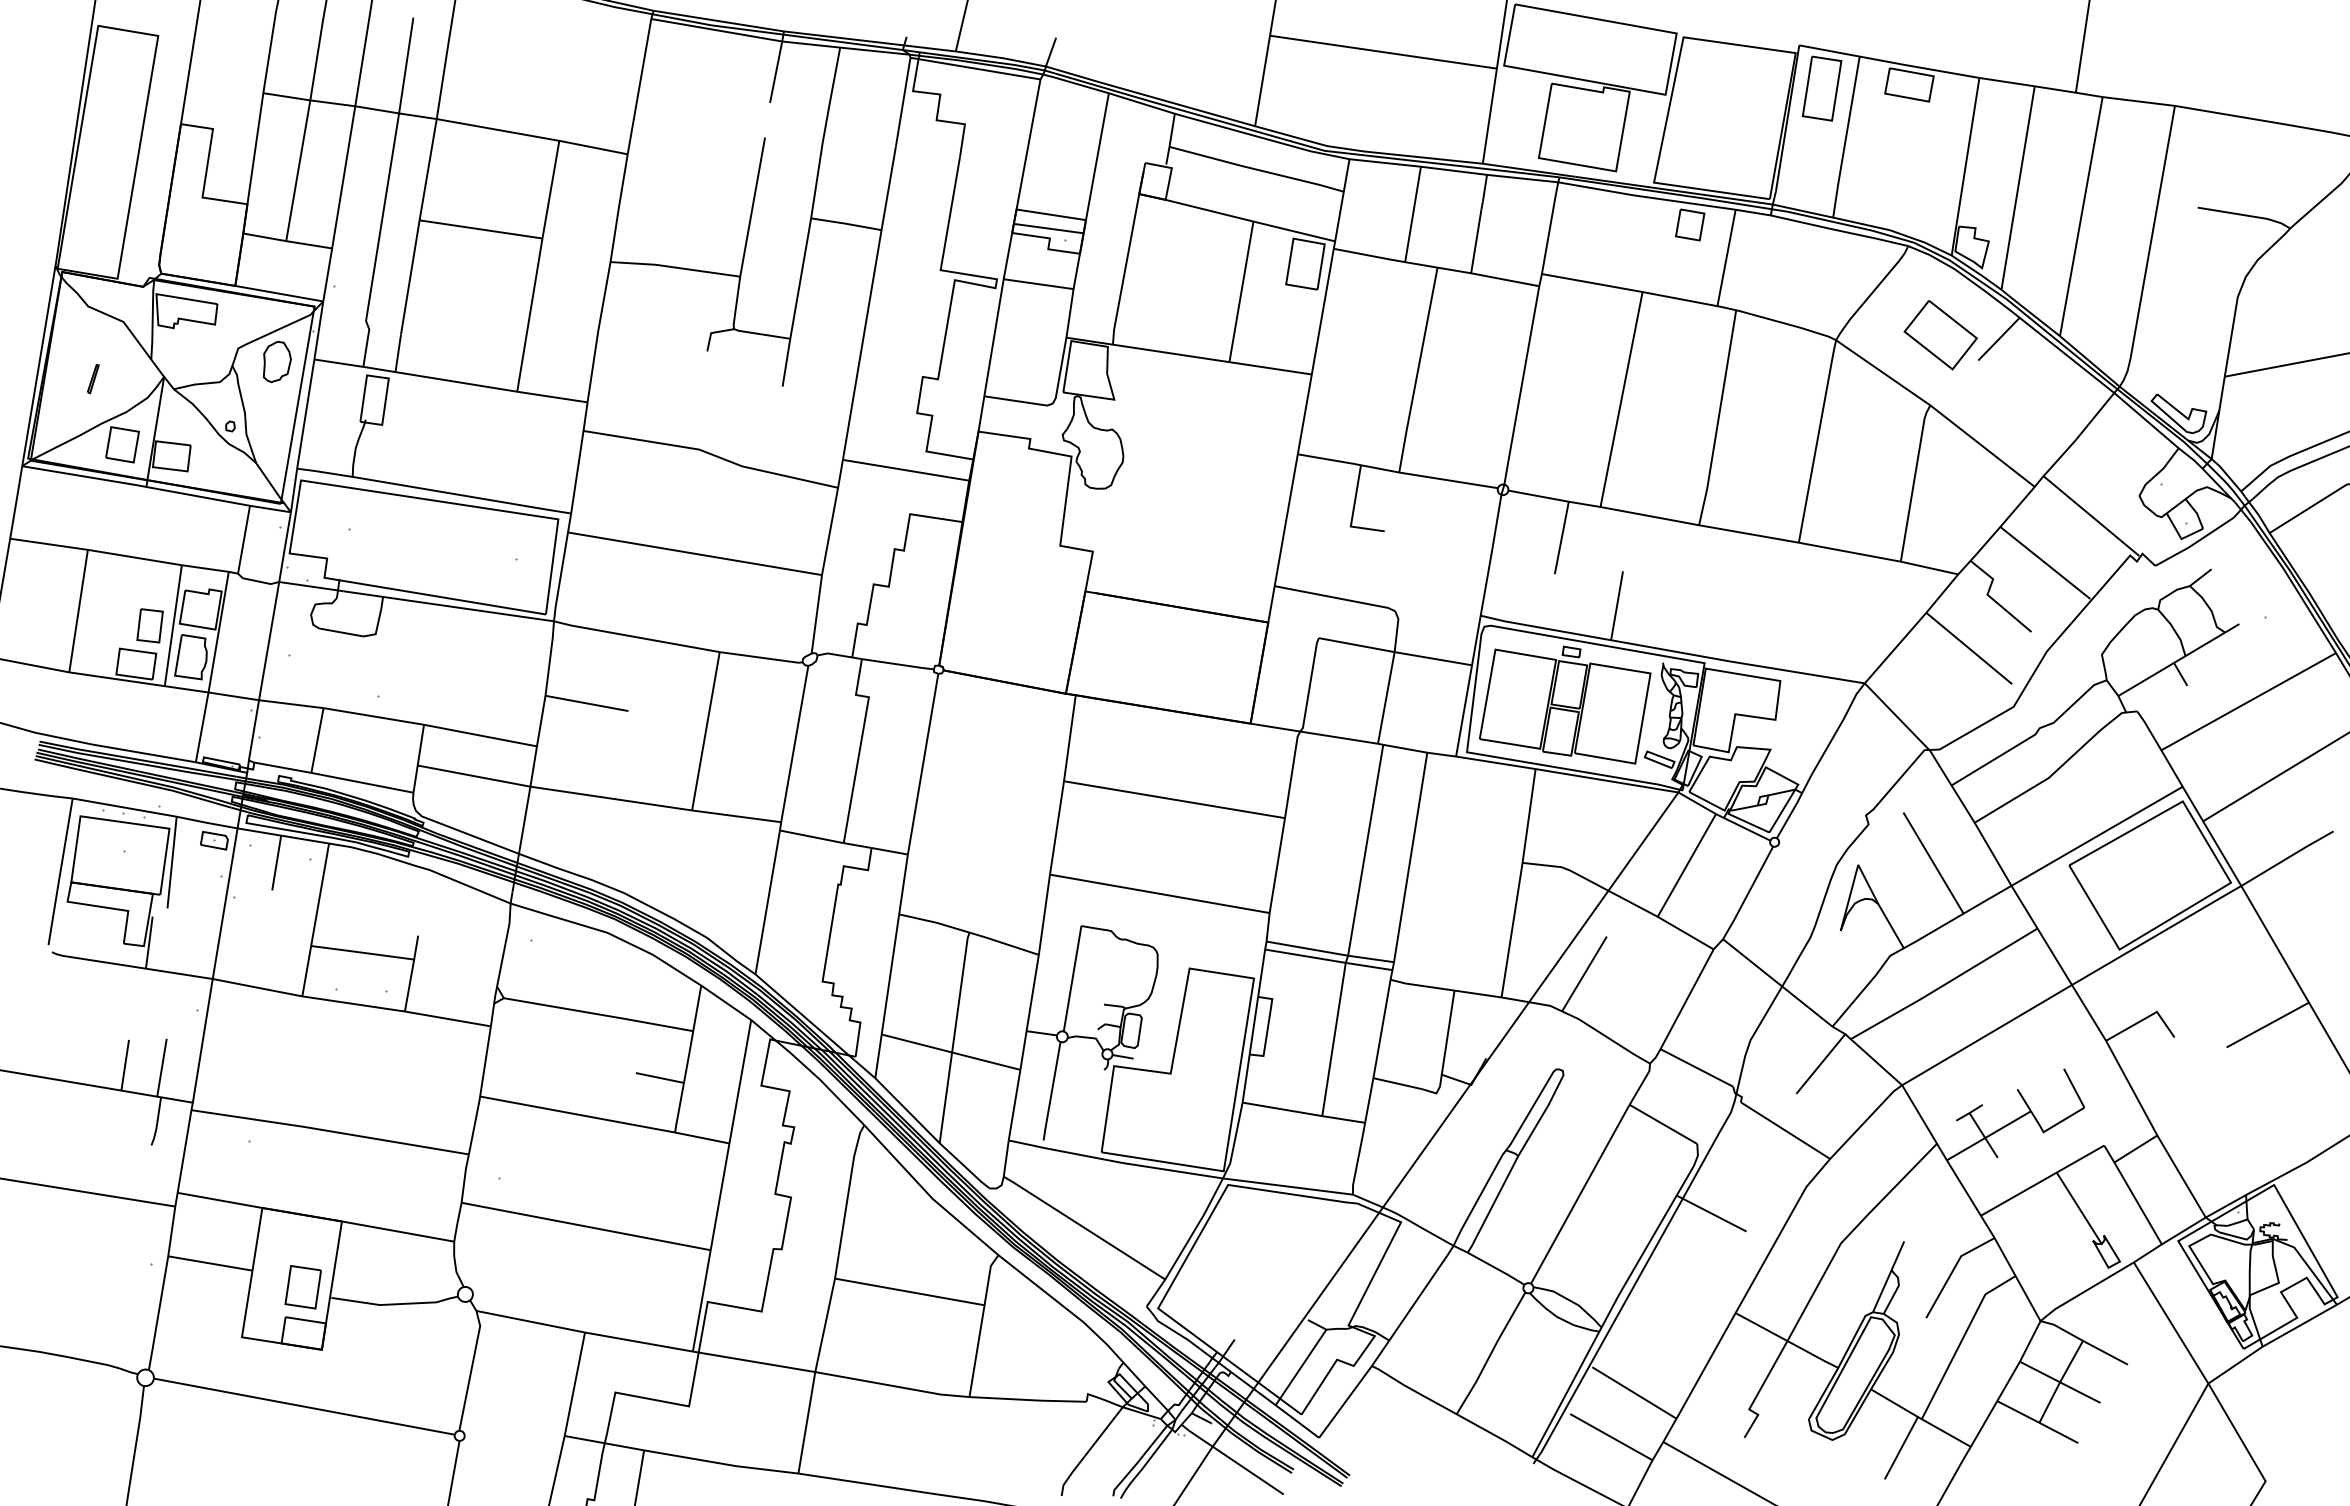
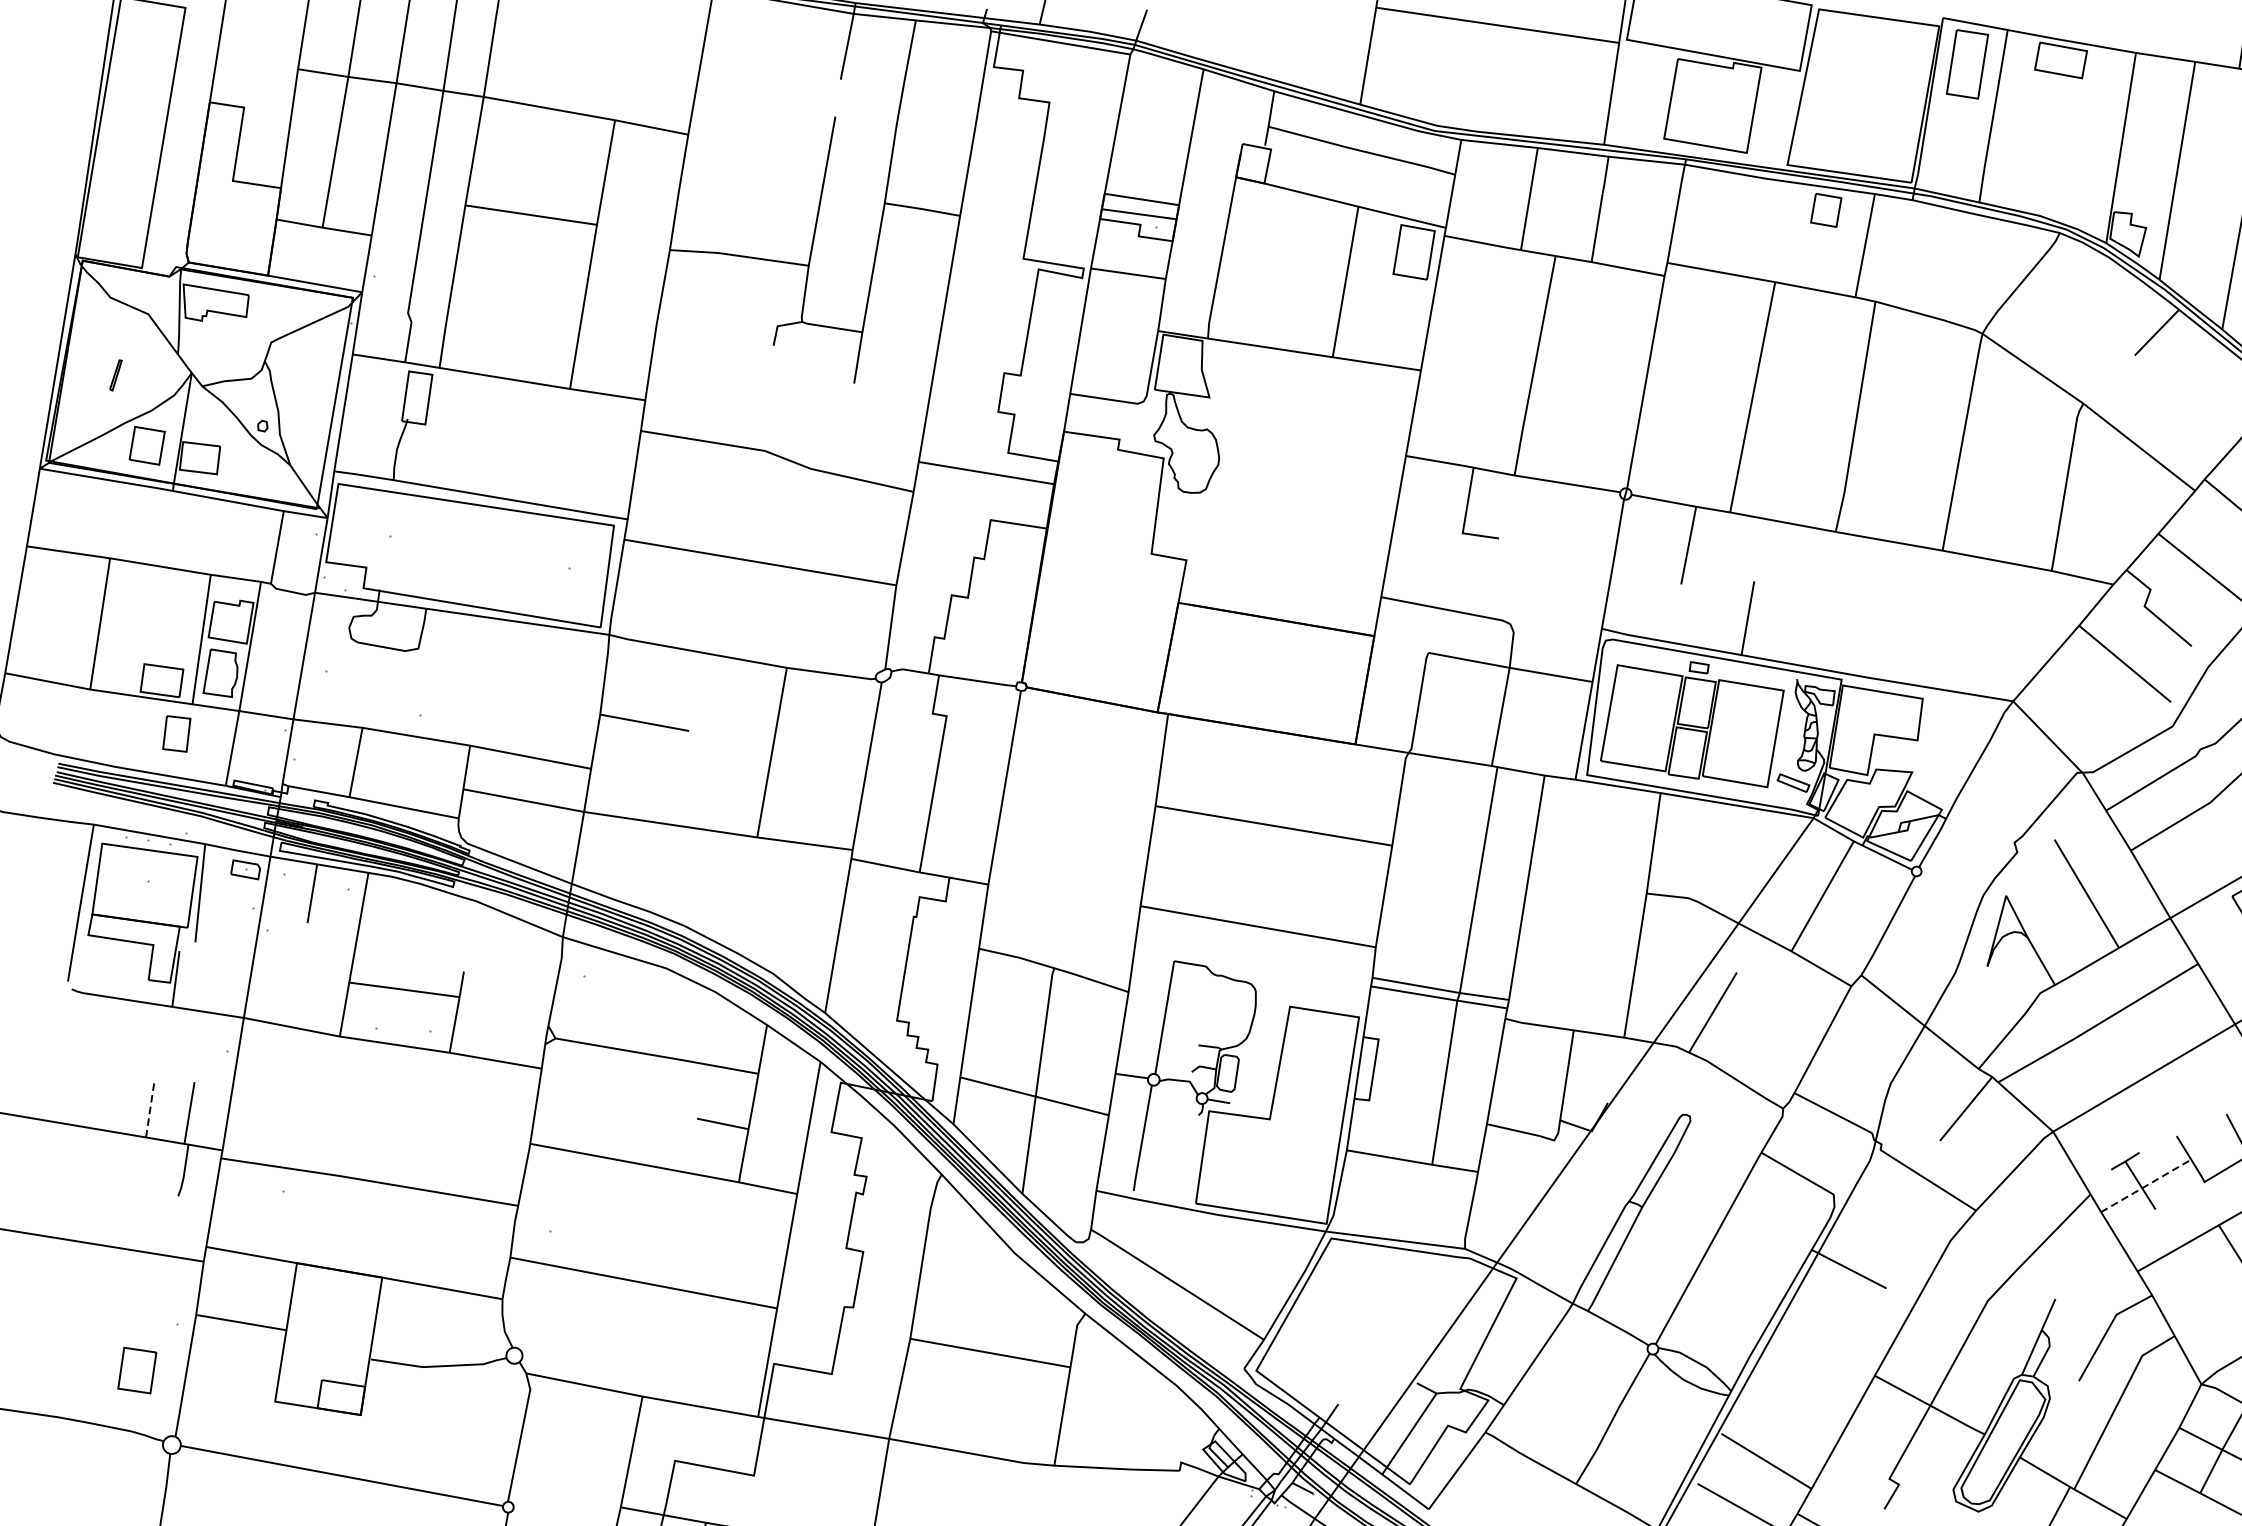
part: (1940, 335) -> (2094, 328), removed
part: (276, 362) -> (312, 357), removed
part: (149, 625) -> (176, 733), moved
line: (125, 1065) -> (150, 1110), solid -> dashed
line: (1988, 1136) -> (2145, 1186), solid -> dashed
part: (302, 1287) -> (136, 1370), moved

